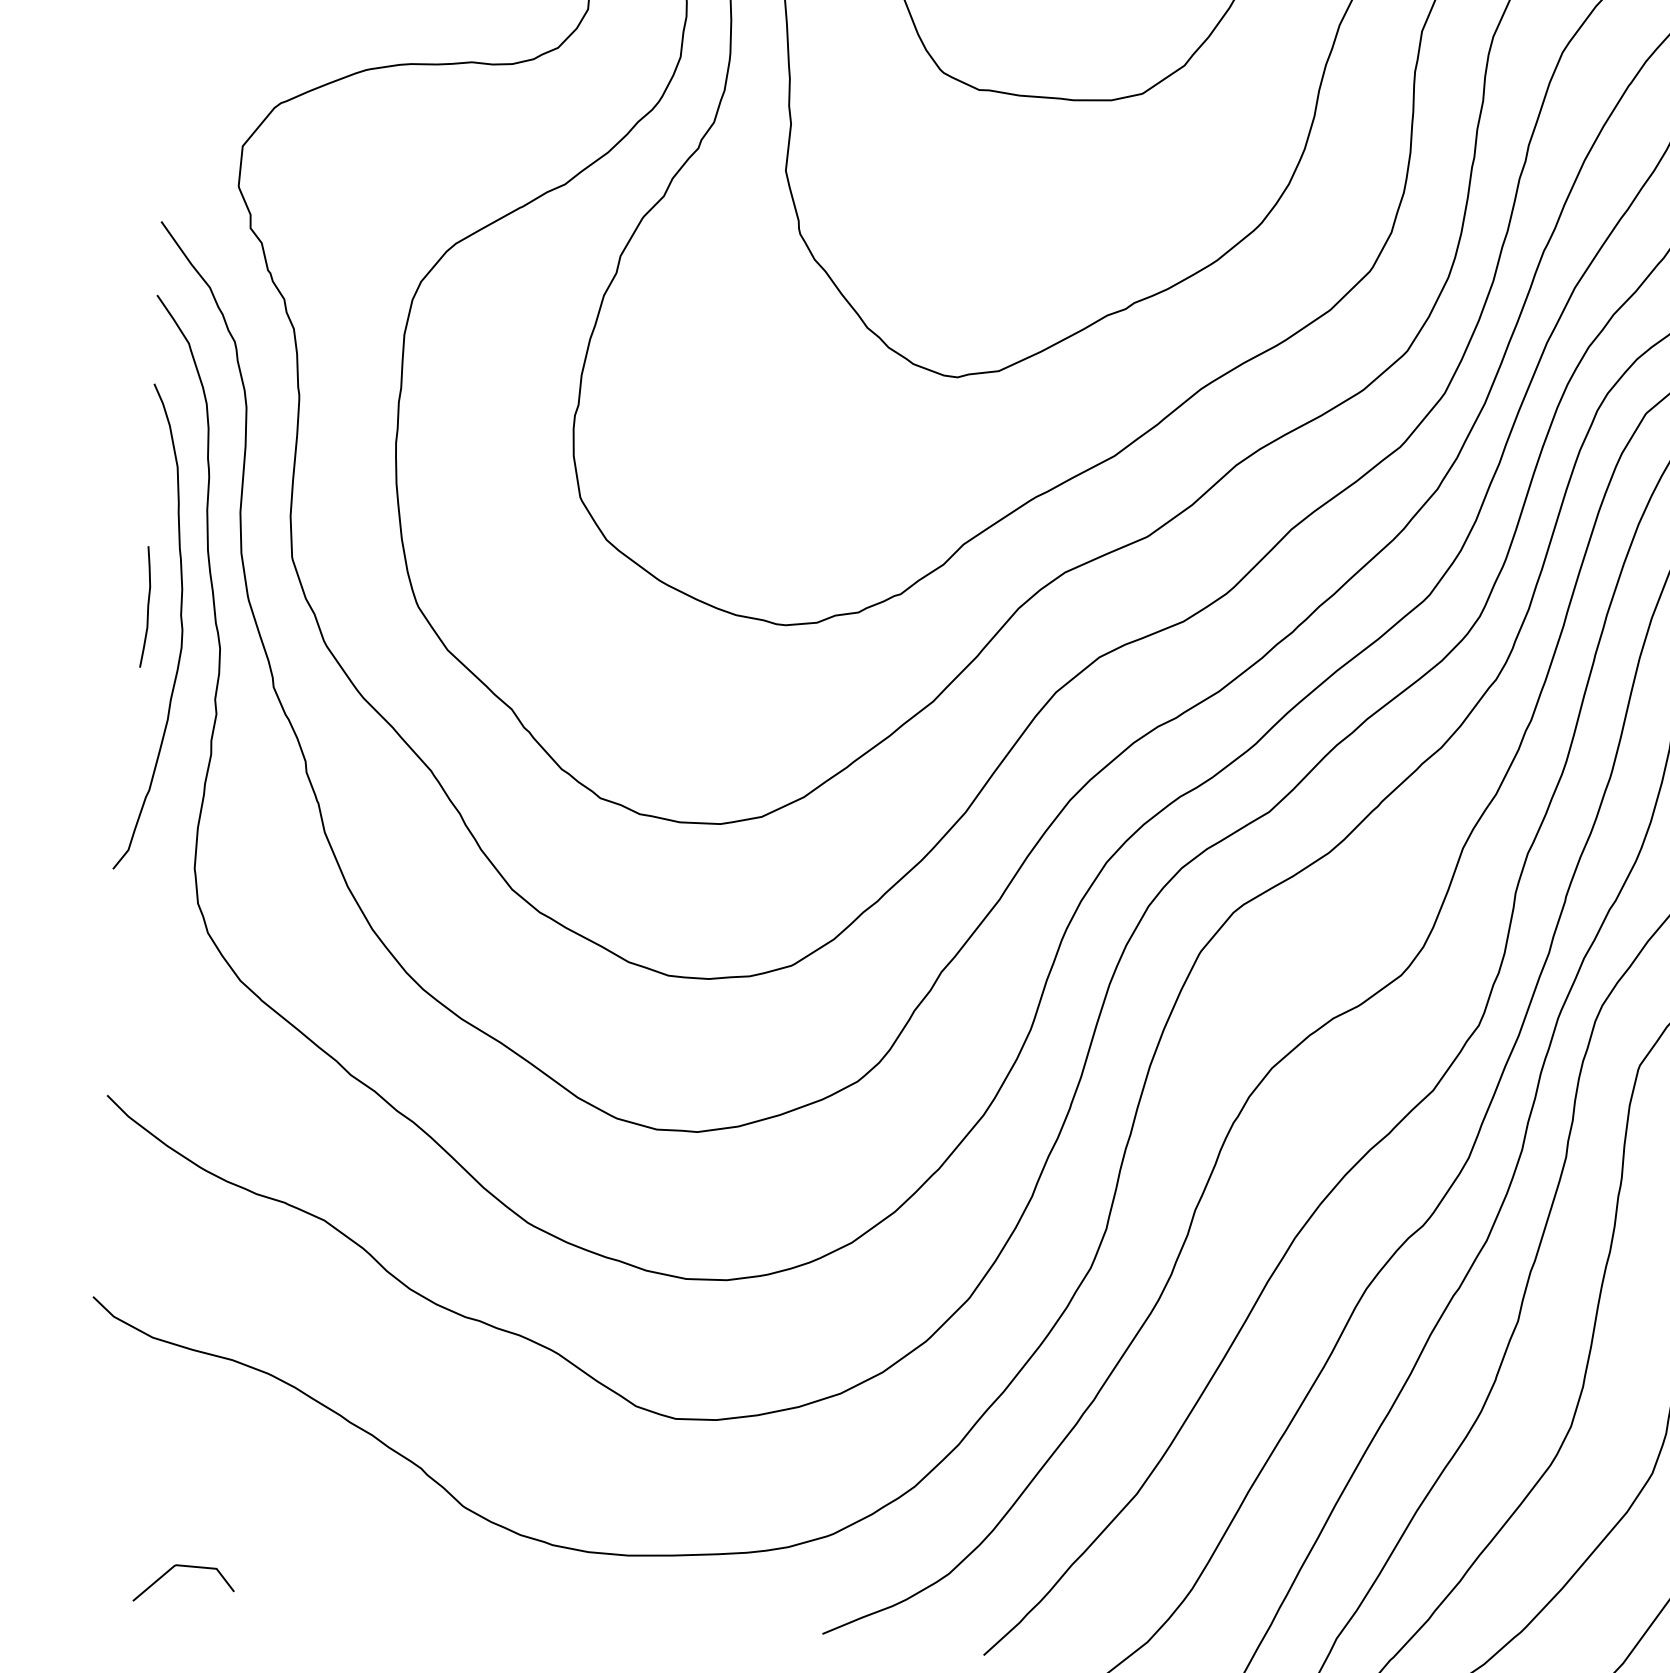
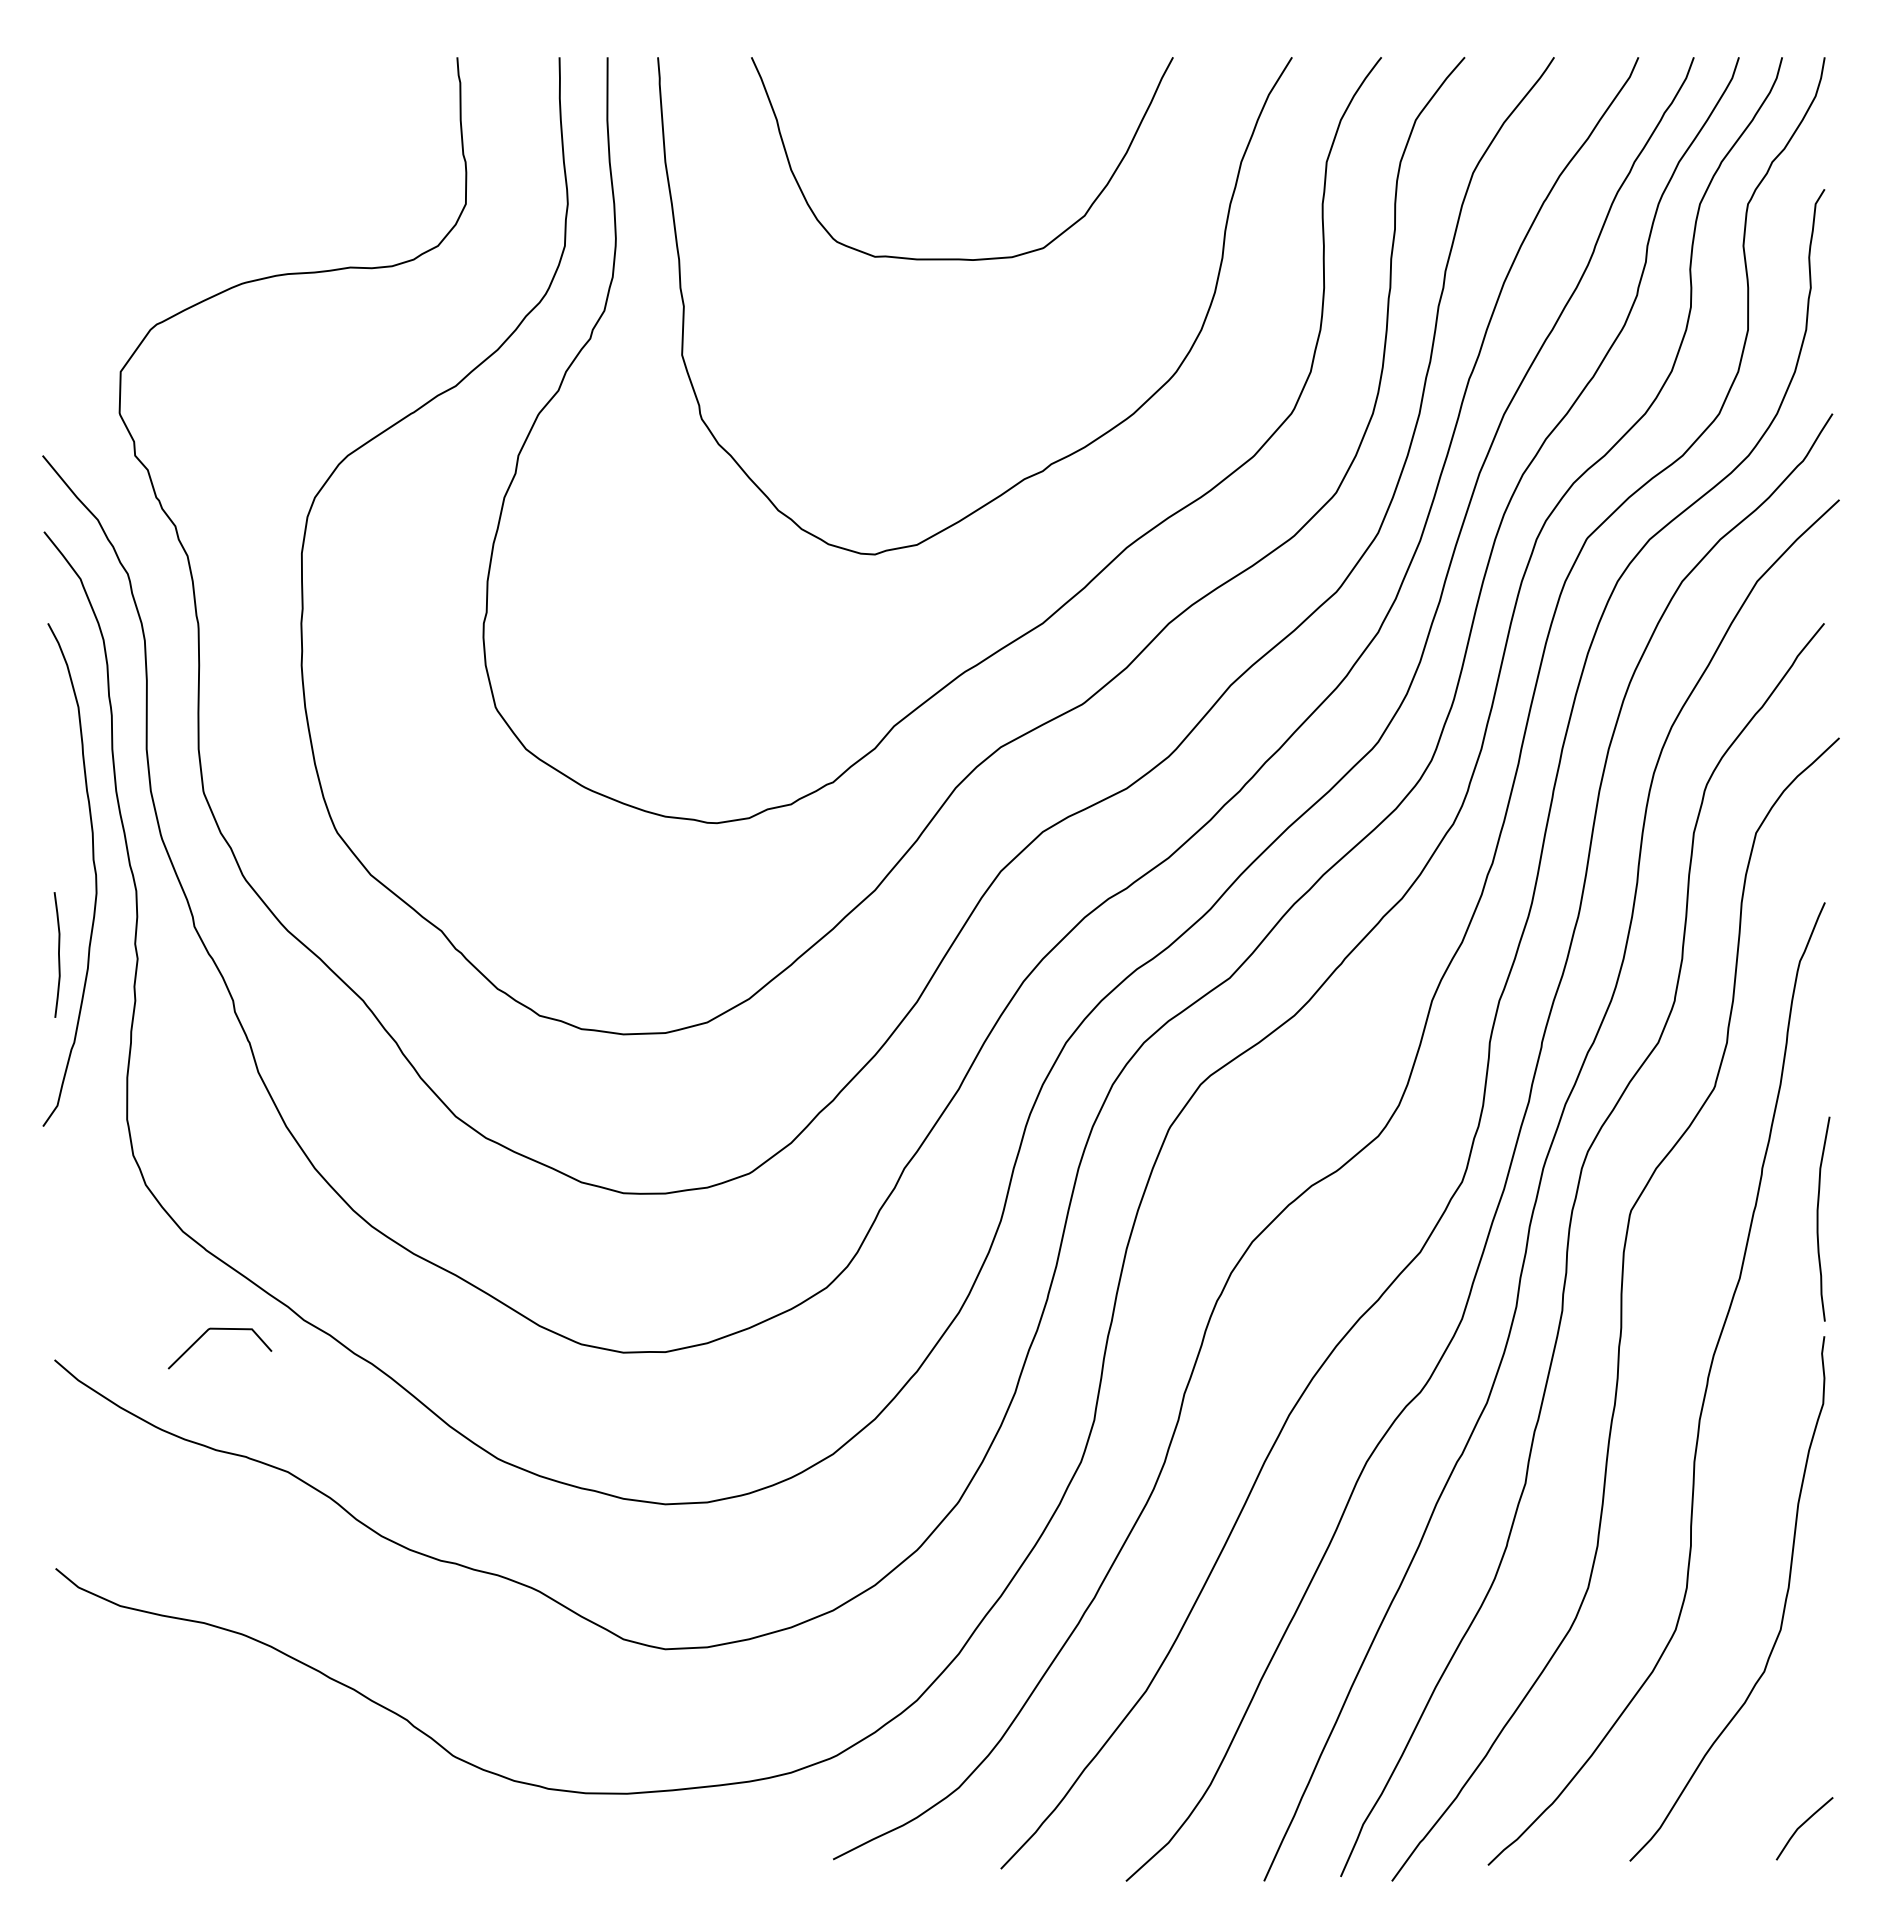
curve: (147, 606) -> (58, 954), moved
line: (185, 1566) -> (219, 1329), moved

